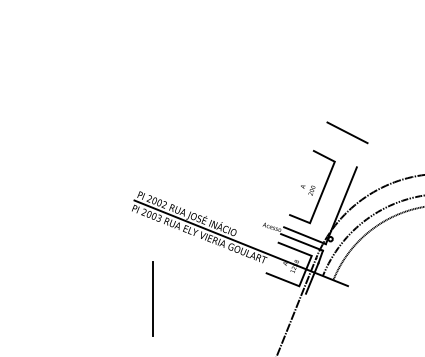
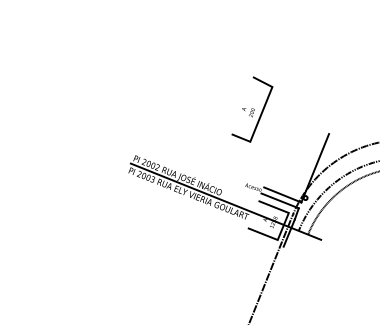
line: (347, 133) -> (320, 103), removed
part: (312, 186) -> (252, 109), moved
line: (152, 299) -> (146, 251), removed

